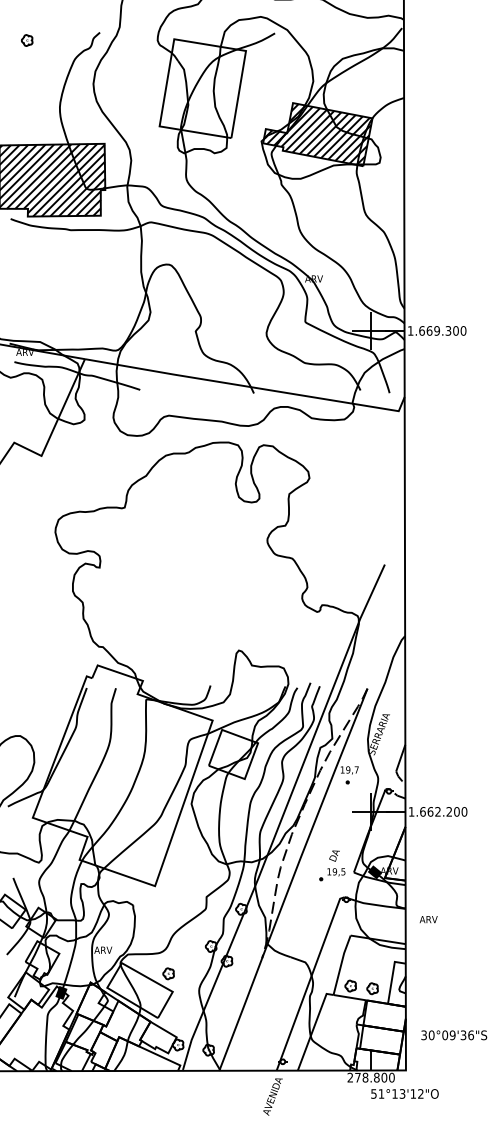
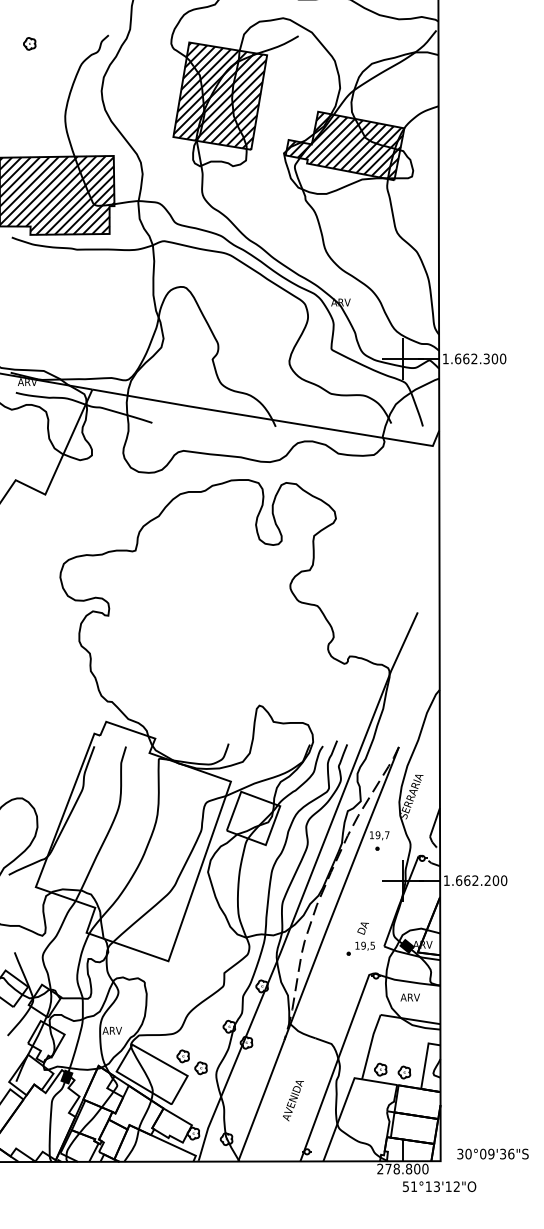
hatch: (202, 88) -> (219, 95), added
text: (437, 330) -> (474, 358), 1.669.300 -> 1.662.300
text: (427, 919) -> (409, 997), moved
part: (184, 984) -> (200, 1068), added
text: (453, 1034) -> (492, 1153), moved
text: (273, 1097) -> (293, 1101), moved

